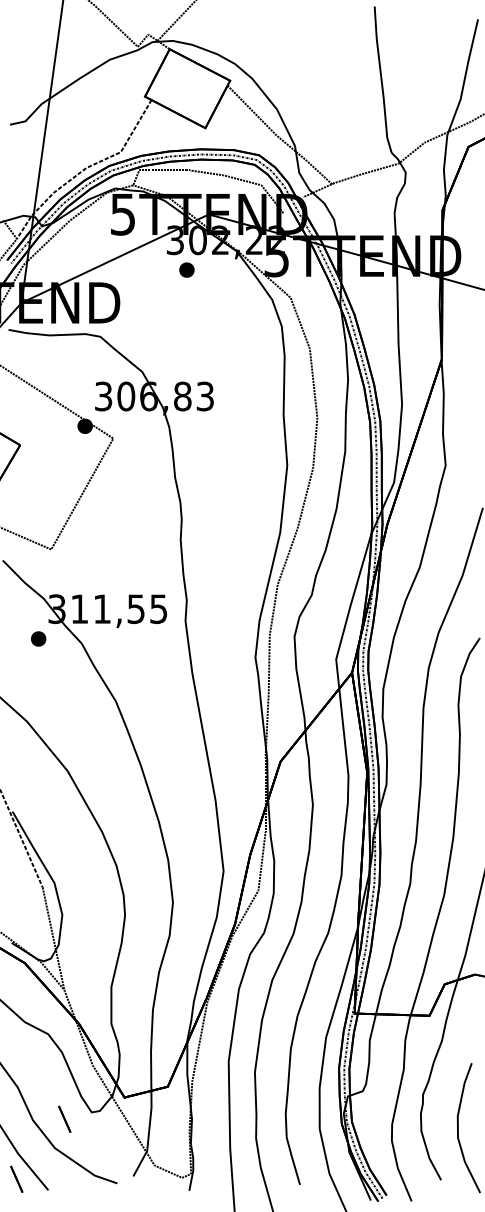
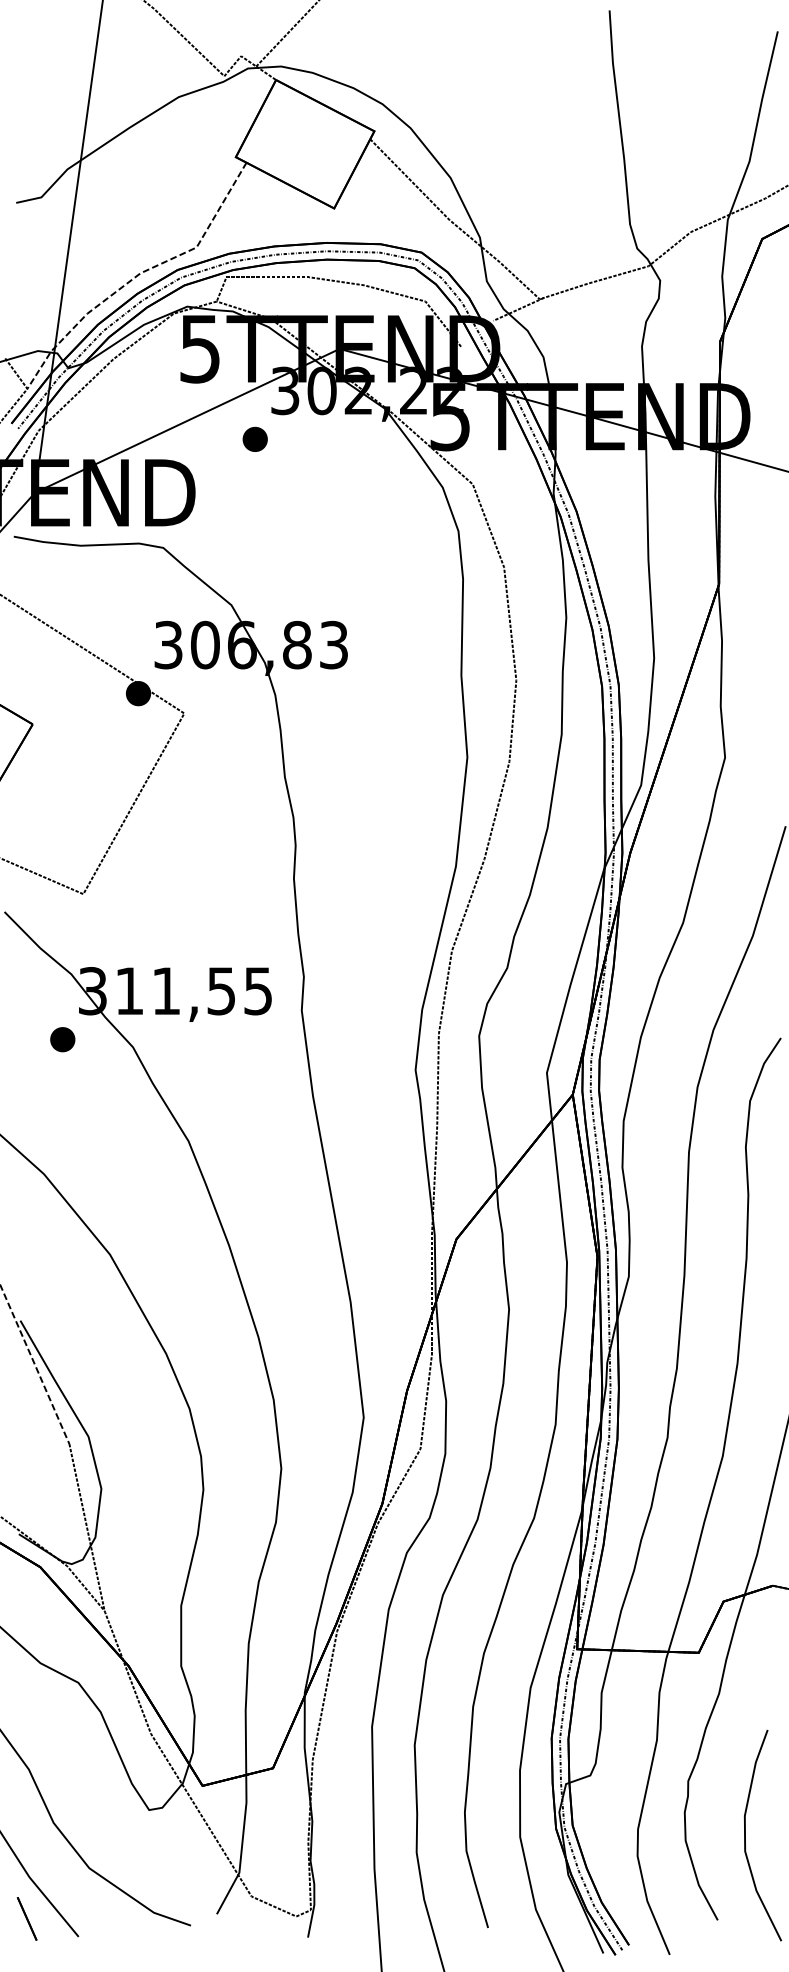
part: (186, 269) -> (254, 438), moved
line: (64, 1118) -> (104, 1819), removed

